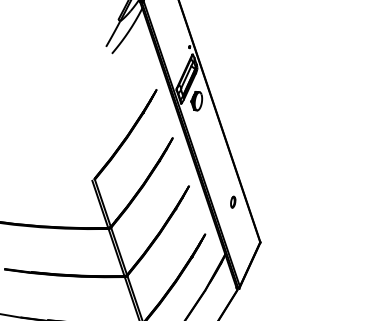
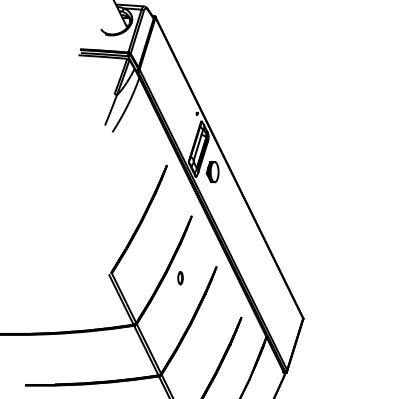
part: (233, 202) -> (180, 278), moved

